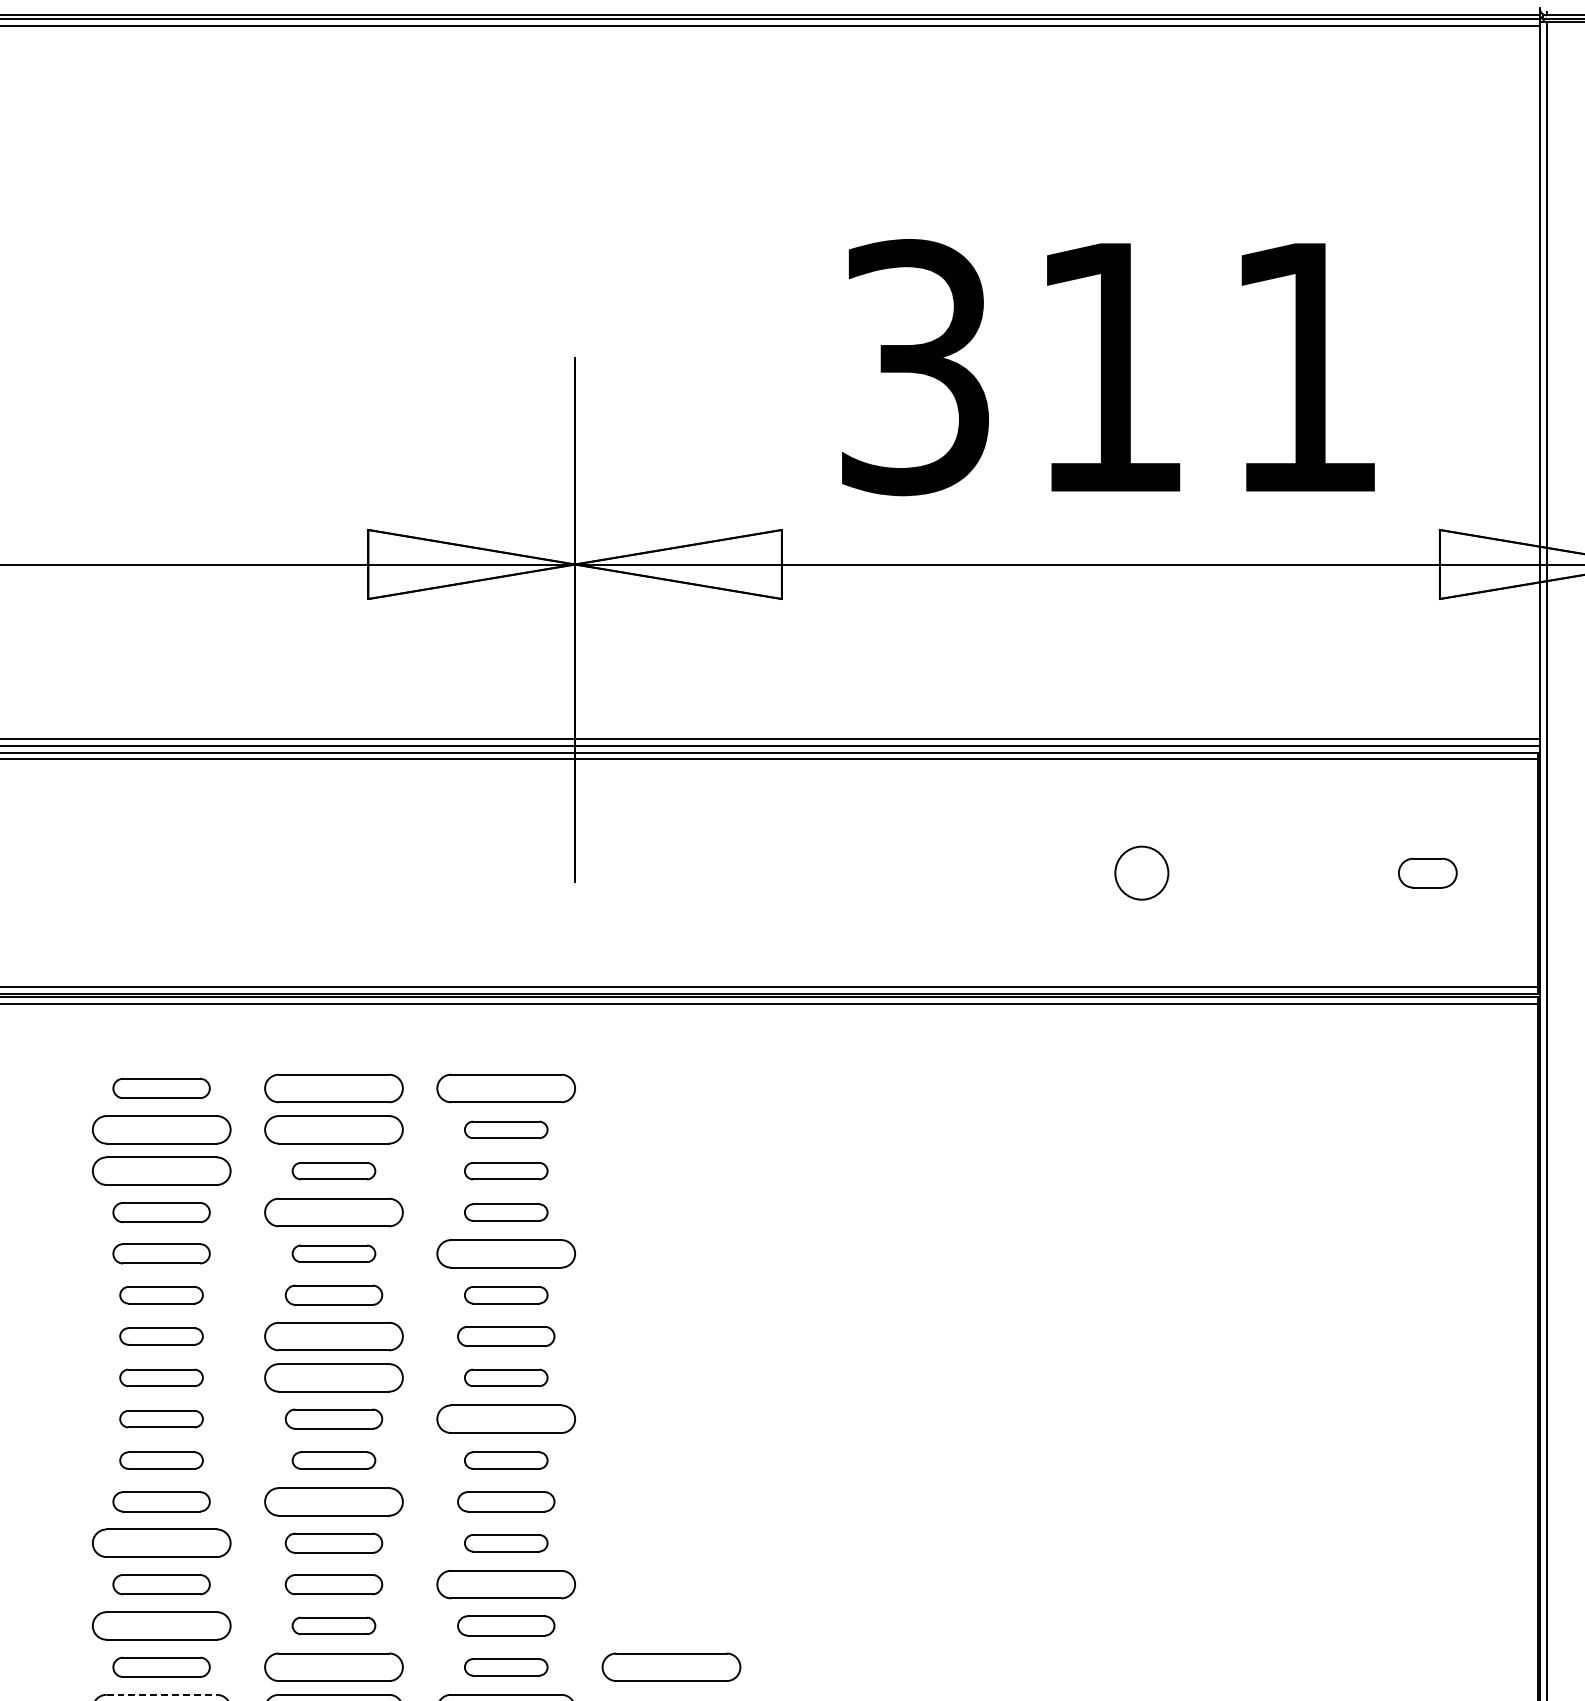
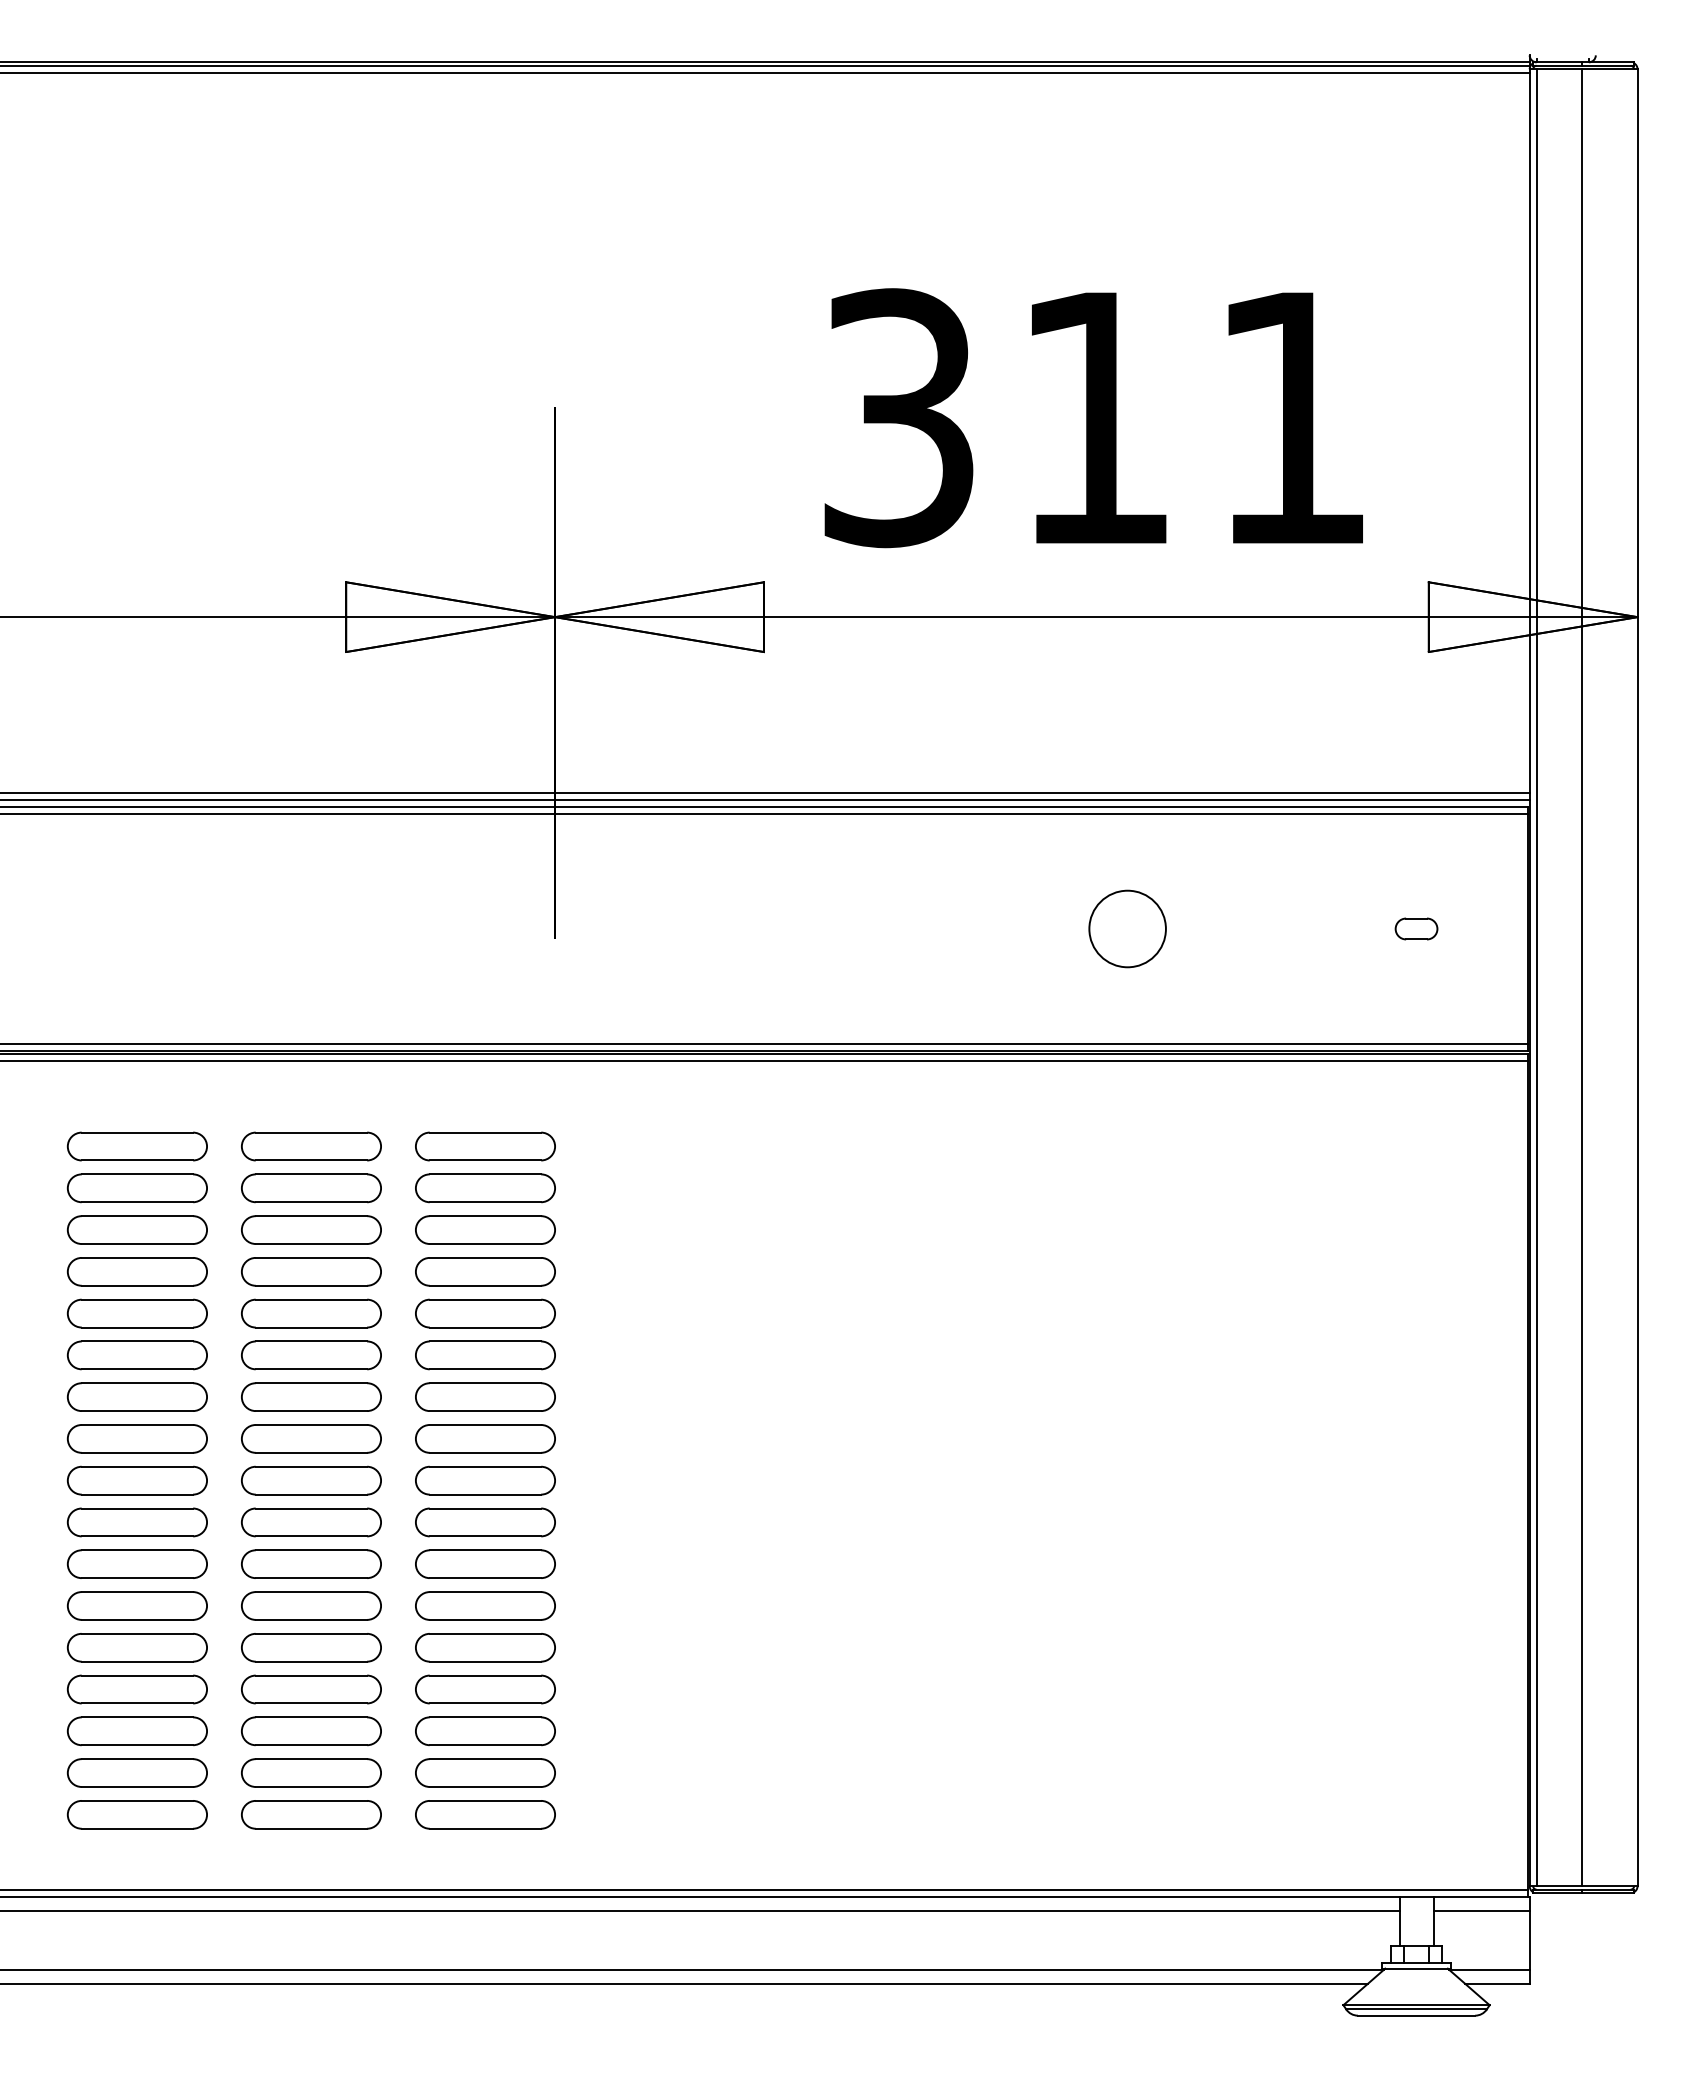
circle: (1141, 872) -> (1127, 928), size x1.43
part: (1427, 872) -> (1416, 928), size x0.71
part: (160, 1088) -> (136, 1146), size x1.43
part: (506, 1130) -> (485, 1188), size x1.67
part: (334, 1170) -> (311, 1229), size x1.67
part: (506, 1170) -> (485, 1229), size x1.67
part: (160, 1212) -> (136, 1271), size x1.43
part: (506, 1212) -> (485, 1271), size x1.67
part: (160, 1253) -> (136, 1313), size x1.43
part: (334, 1253) -> (311, 1313), size x1.67
part: (160, 1295) -> (136, 1355), size x1.67
part: (334, 1295) -> (311, 1355), size x1.43
part: (506, 1295) -> (485, 1355), size x1.67
part: (160, 1335) -> (136, 1396), size x1.67
part: (506, 1335) -> (485, 1396), size x1.43
part: (160, 1377) -> (136, 1438), size x1.67
part: (506, 1377) -> (485, 1438), size x1.67
part: (160, 1419) -> (136, 1480), size x1.67
part: (334, 1419) -> (311, 1480), size x1.43
part: (160, 1460) -> (136, 1522), size x1.67
part: (334, 1460) -> (311, 1522), size x1.67
part: (506, 1460) -> (485, 1522), size x1.67
part: (160, 1501) -> (136, 1563), size x1.43
part: (506, 1501) -> (485, 1563), size x1.43
part: (334, 1542) -> (311, 1605), size x1.43
part: (506, 1542) -> (485, 1605), size x1.67
part: (160, 1584) -> (136, 1647), size x1.43
part: (334, 1584) -> (311, 1647), size x1.43
part: (334, 1625) -> (311, 1689), size x1.67
part: (506, 1625) -> (485, 1689), size x1.43
part: (160, 1667) -> (136, 1731), size x1.43
part: (506, 1667) -> (485, 1731), size x1.67
part: (671, 1667) -> (652, 1731), removed
line: (161, 1695) -> (137, 1759), dashed -> solid

